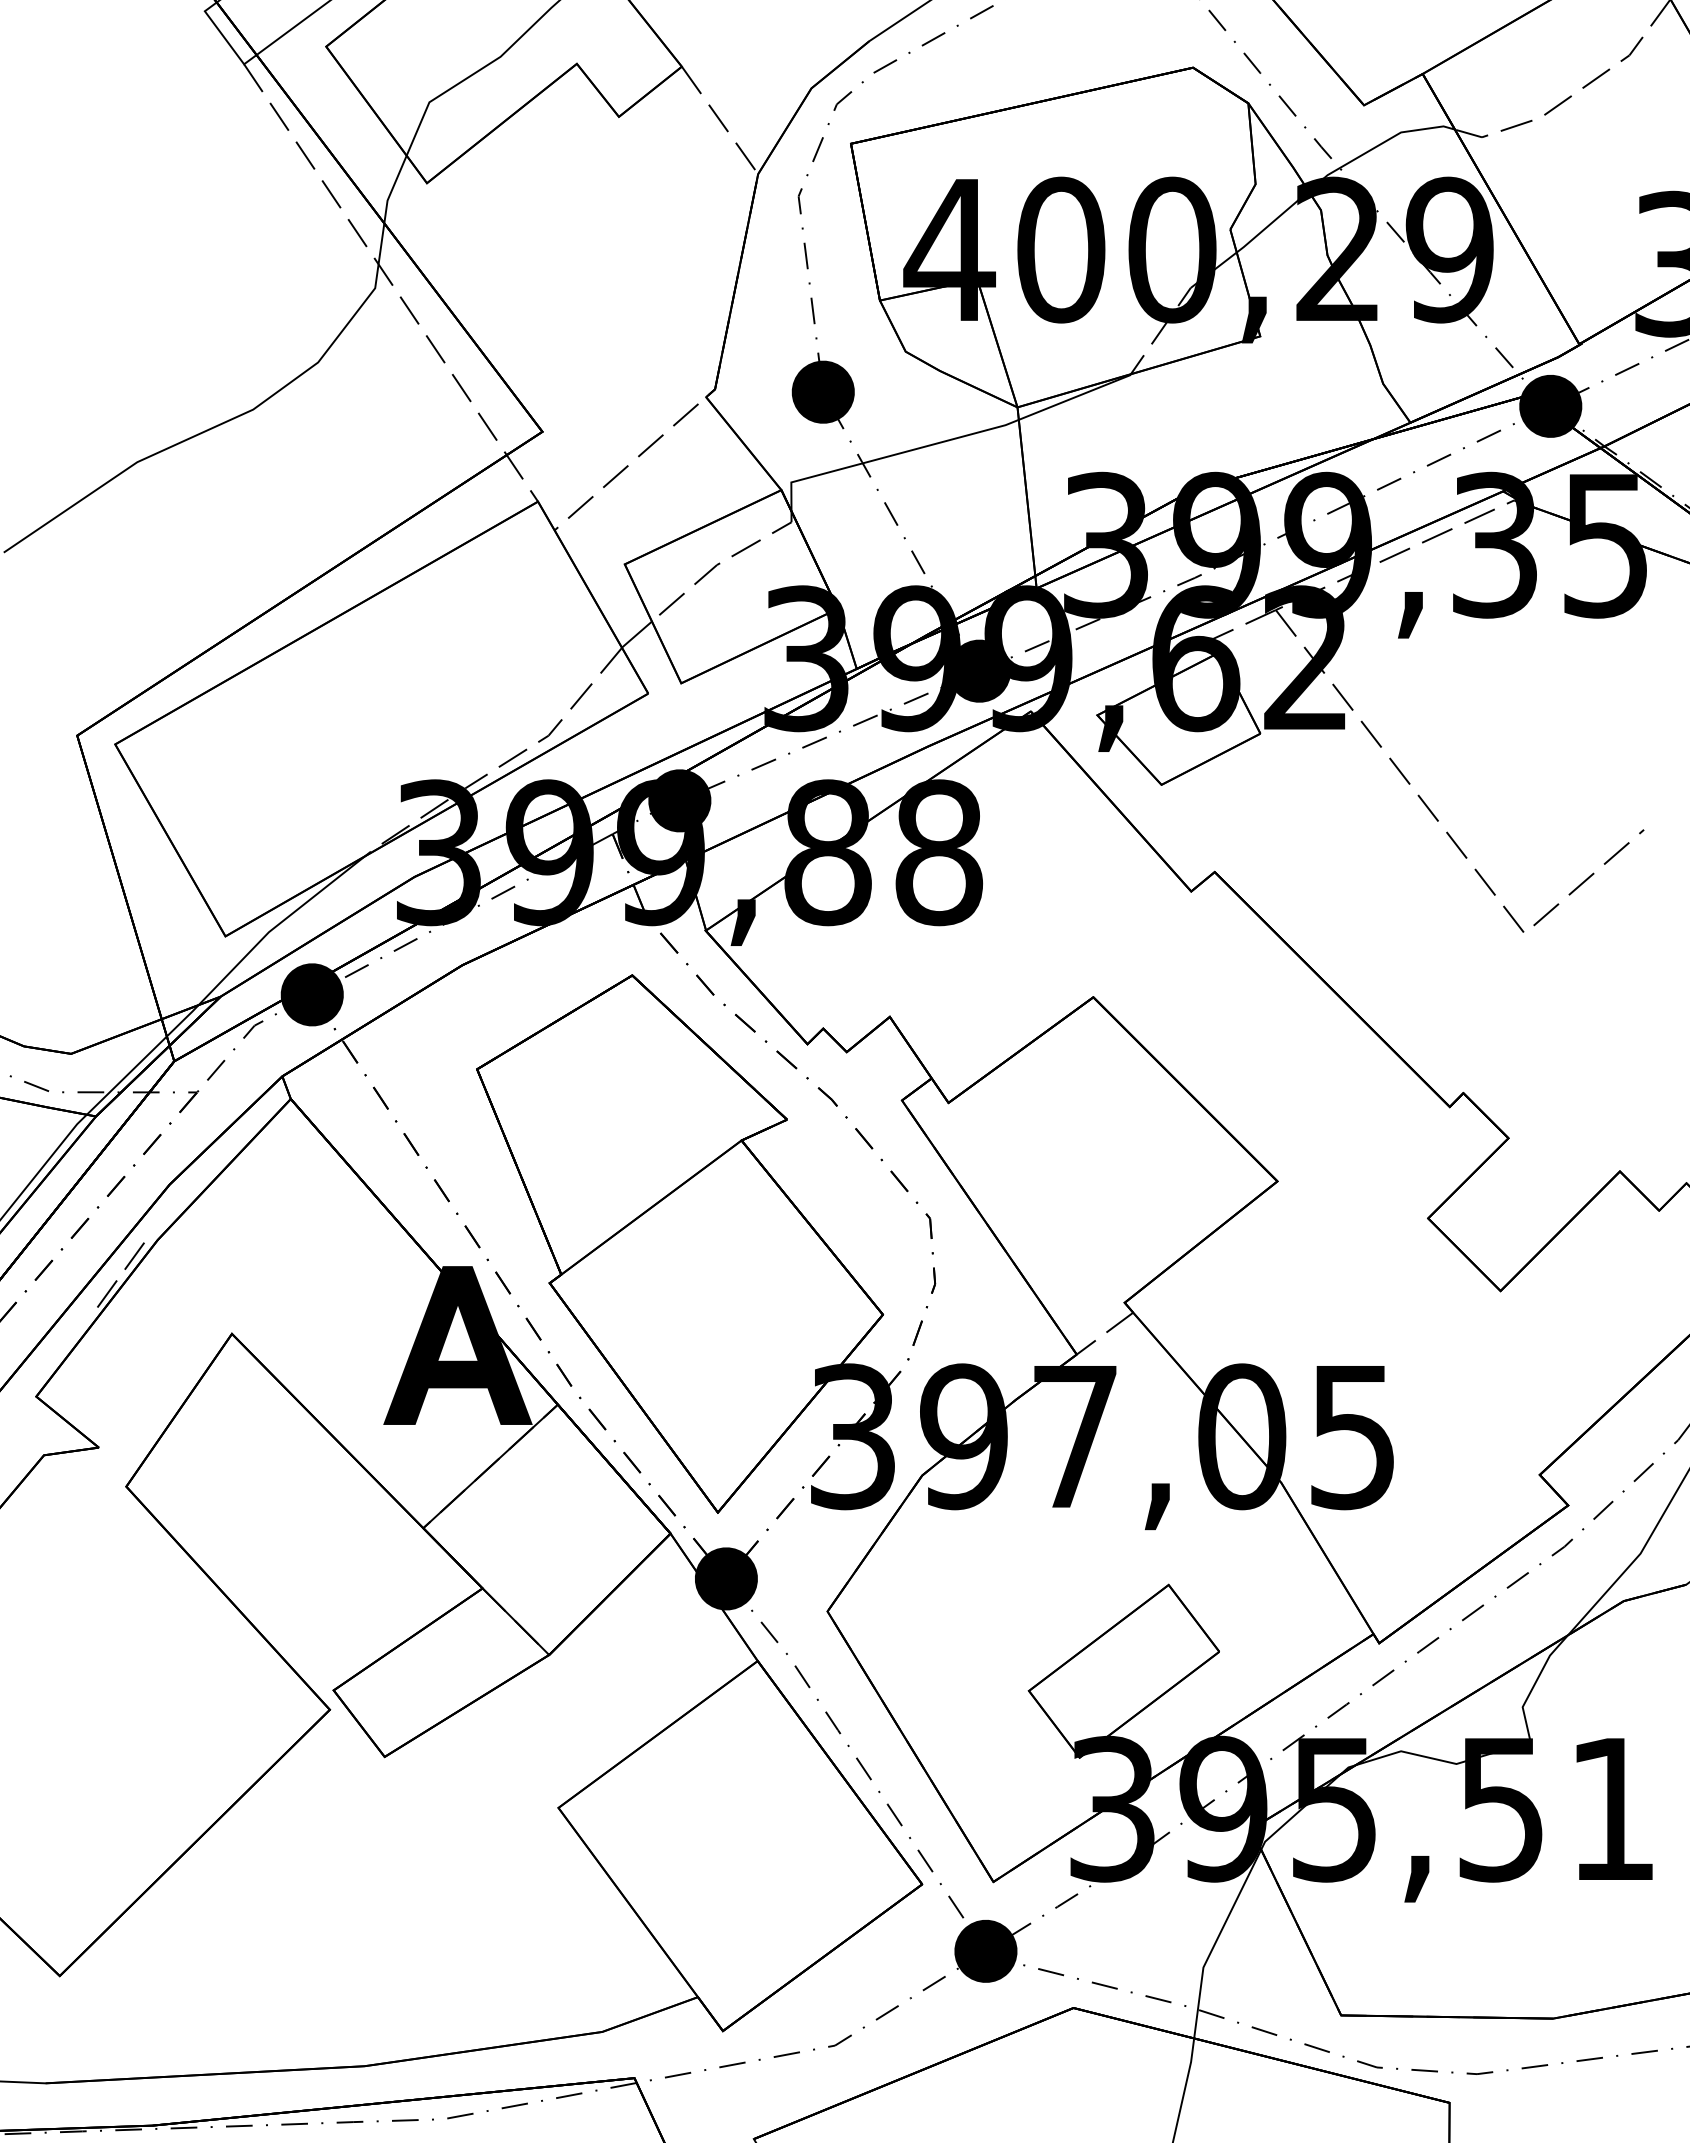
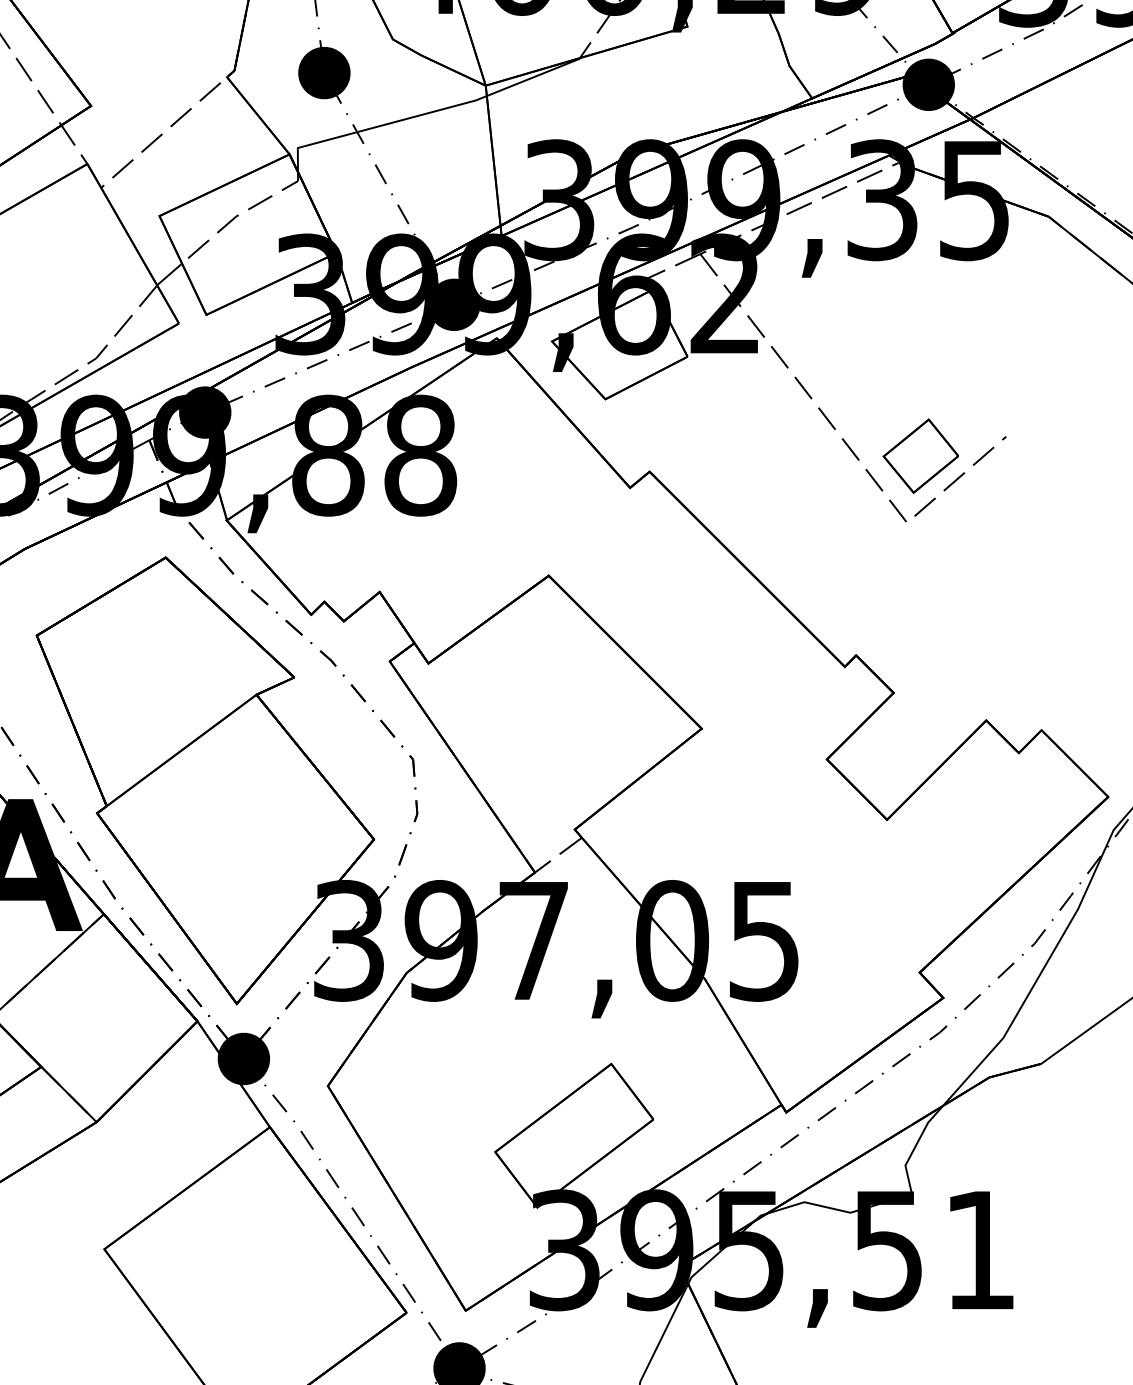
part: (1540, 853) -> (920, 456), added

